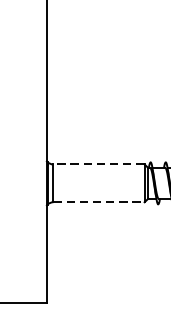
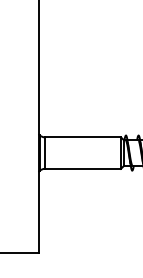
line: (98, 164) -> (82, 137), dashed -> solid
line: (99, 201) -> (83, 168), dashed -> solid

